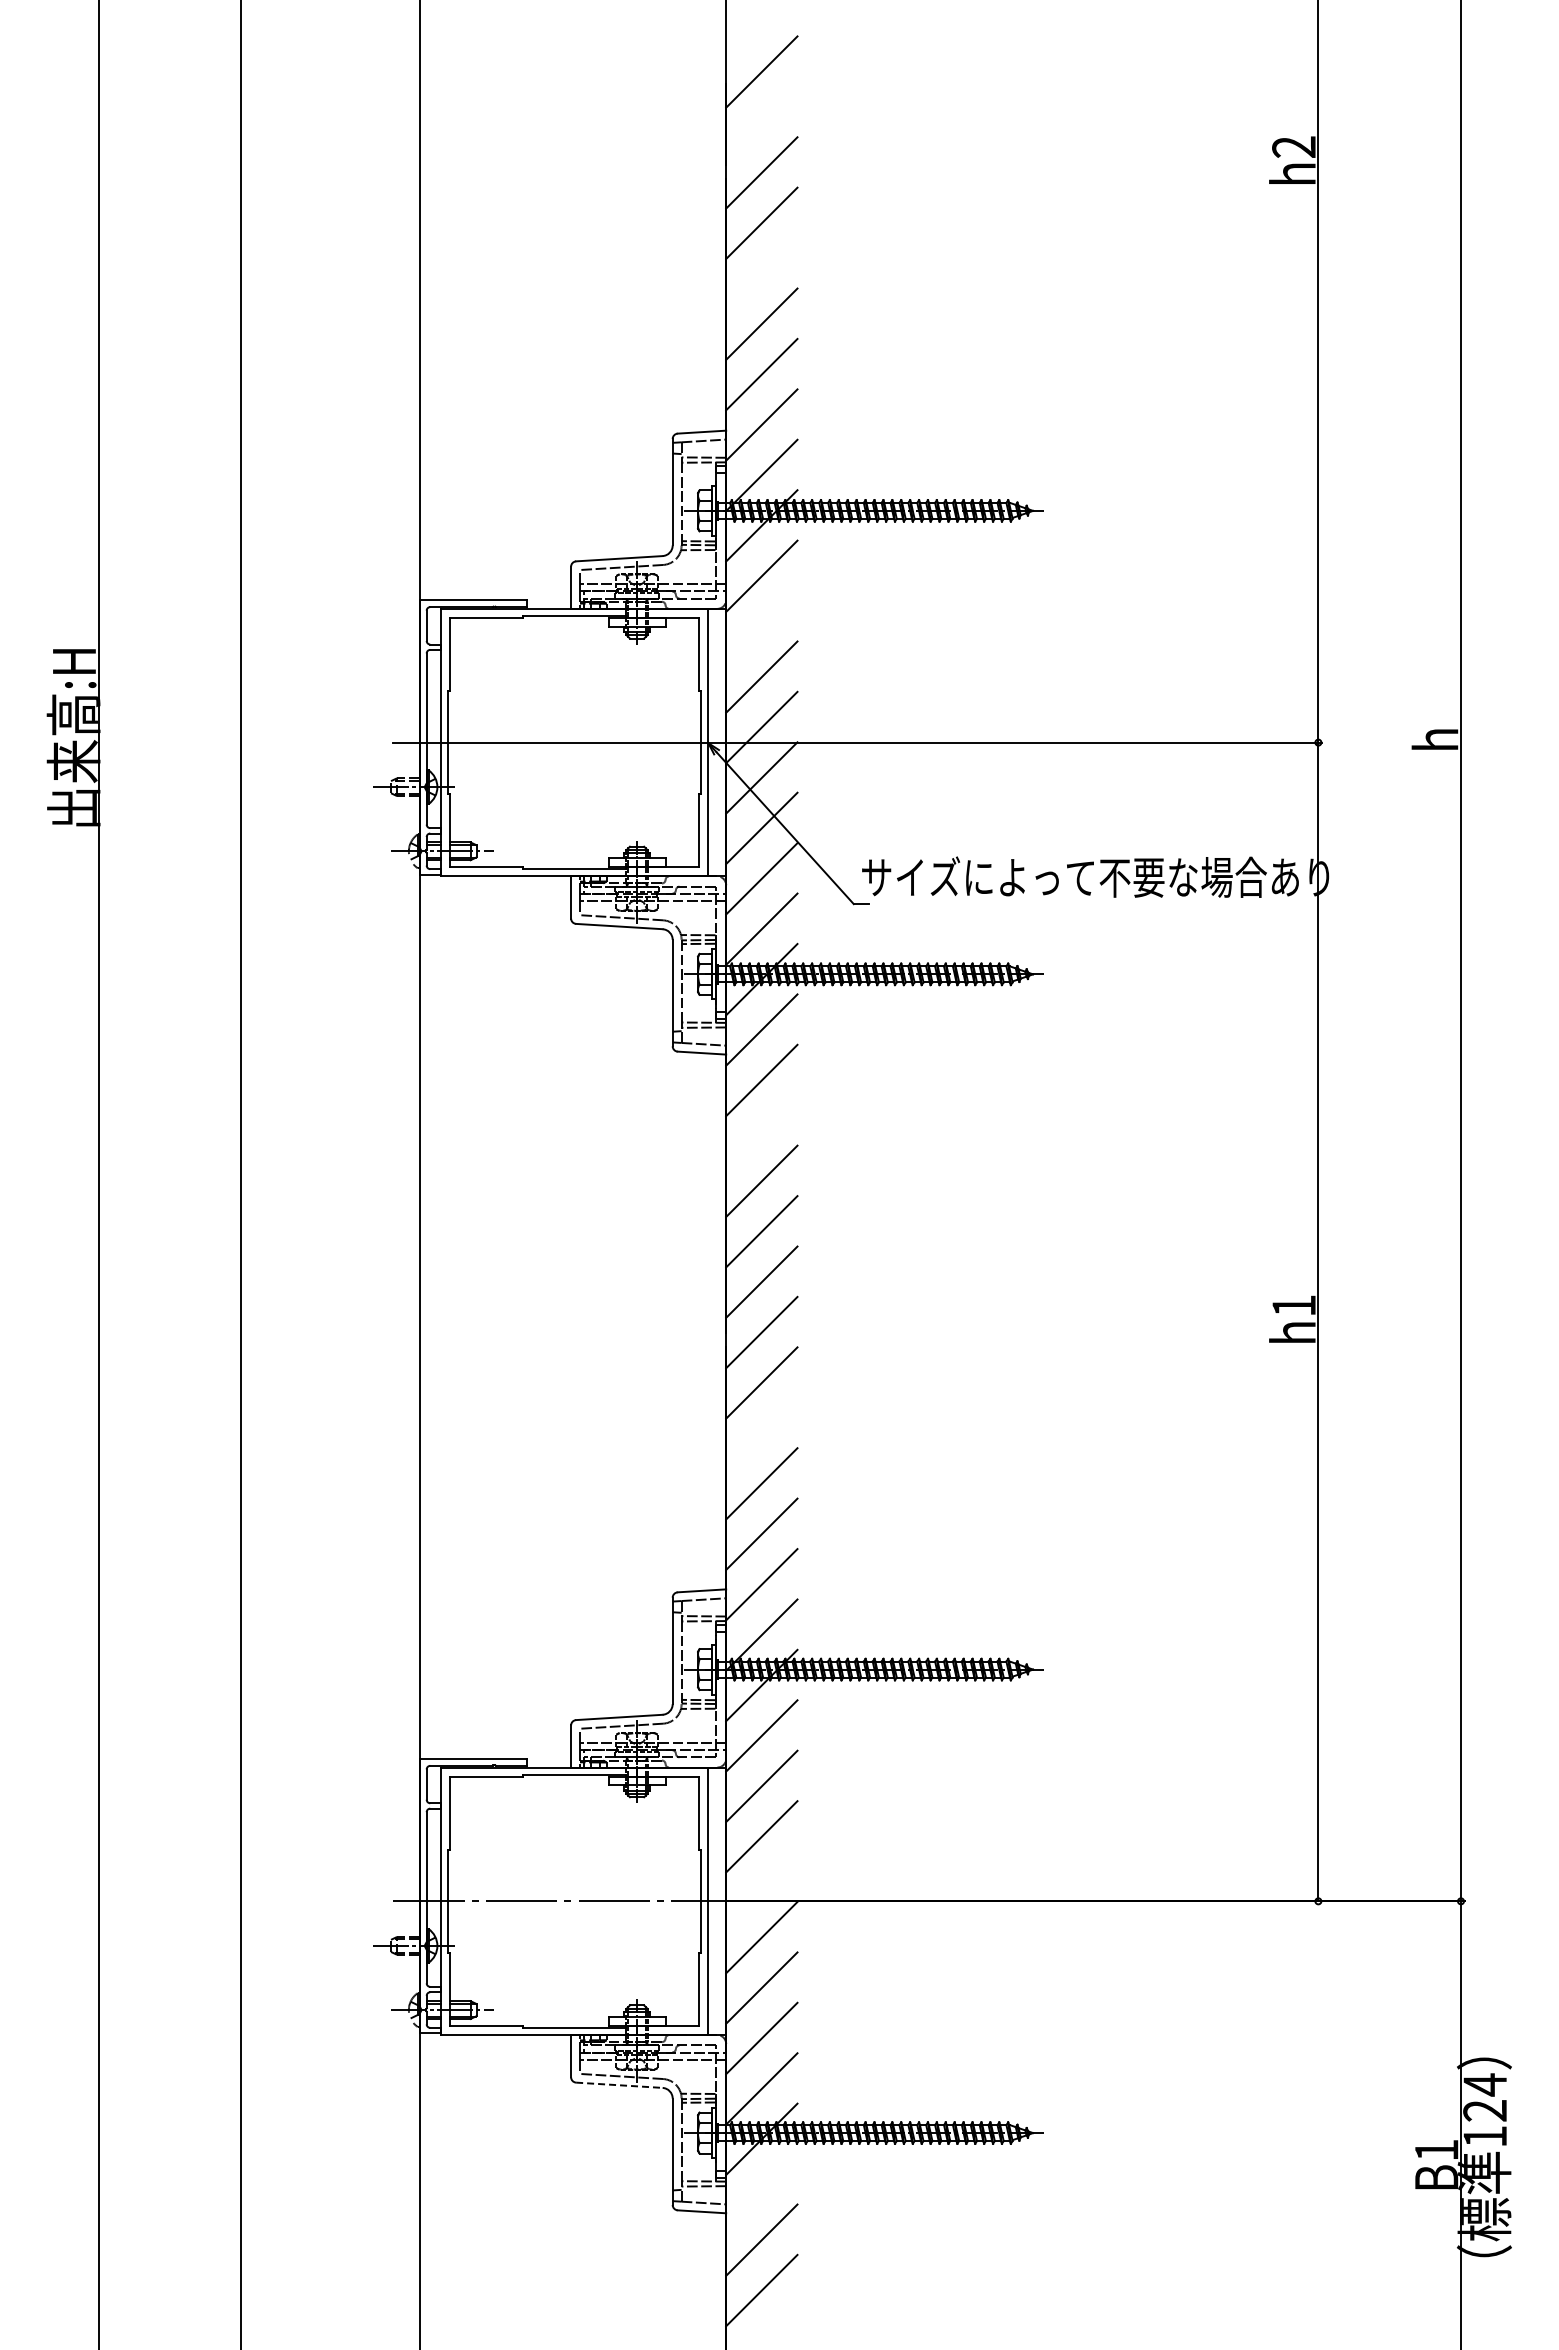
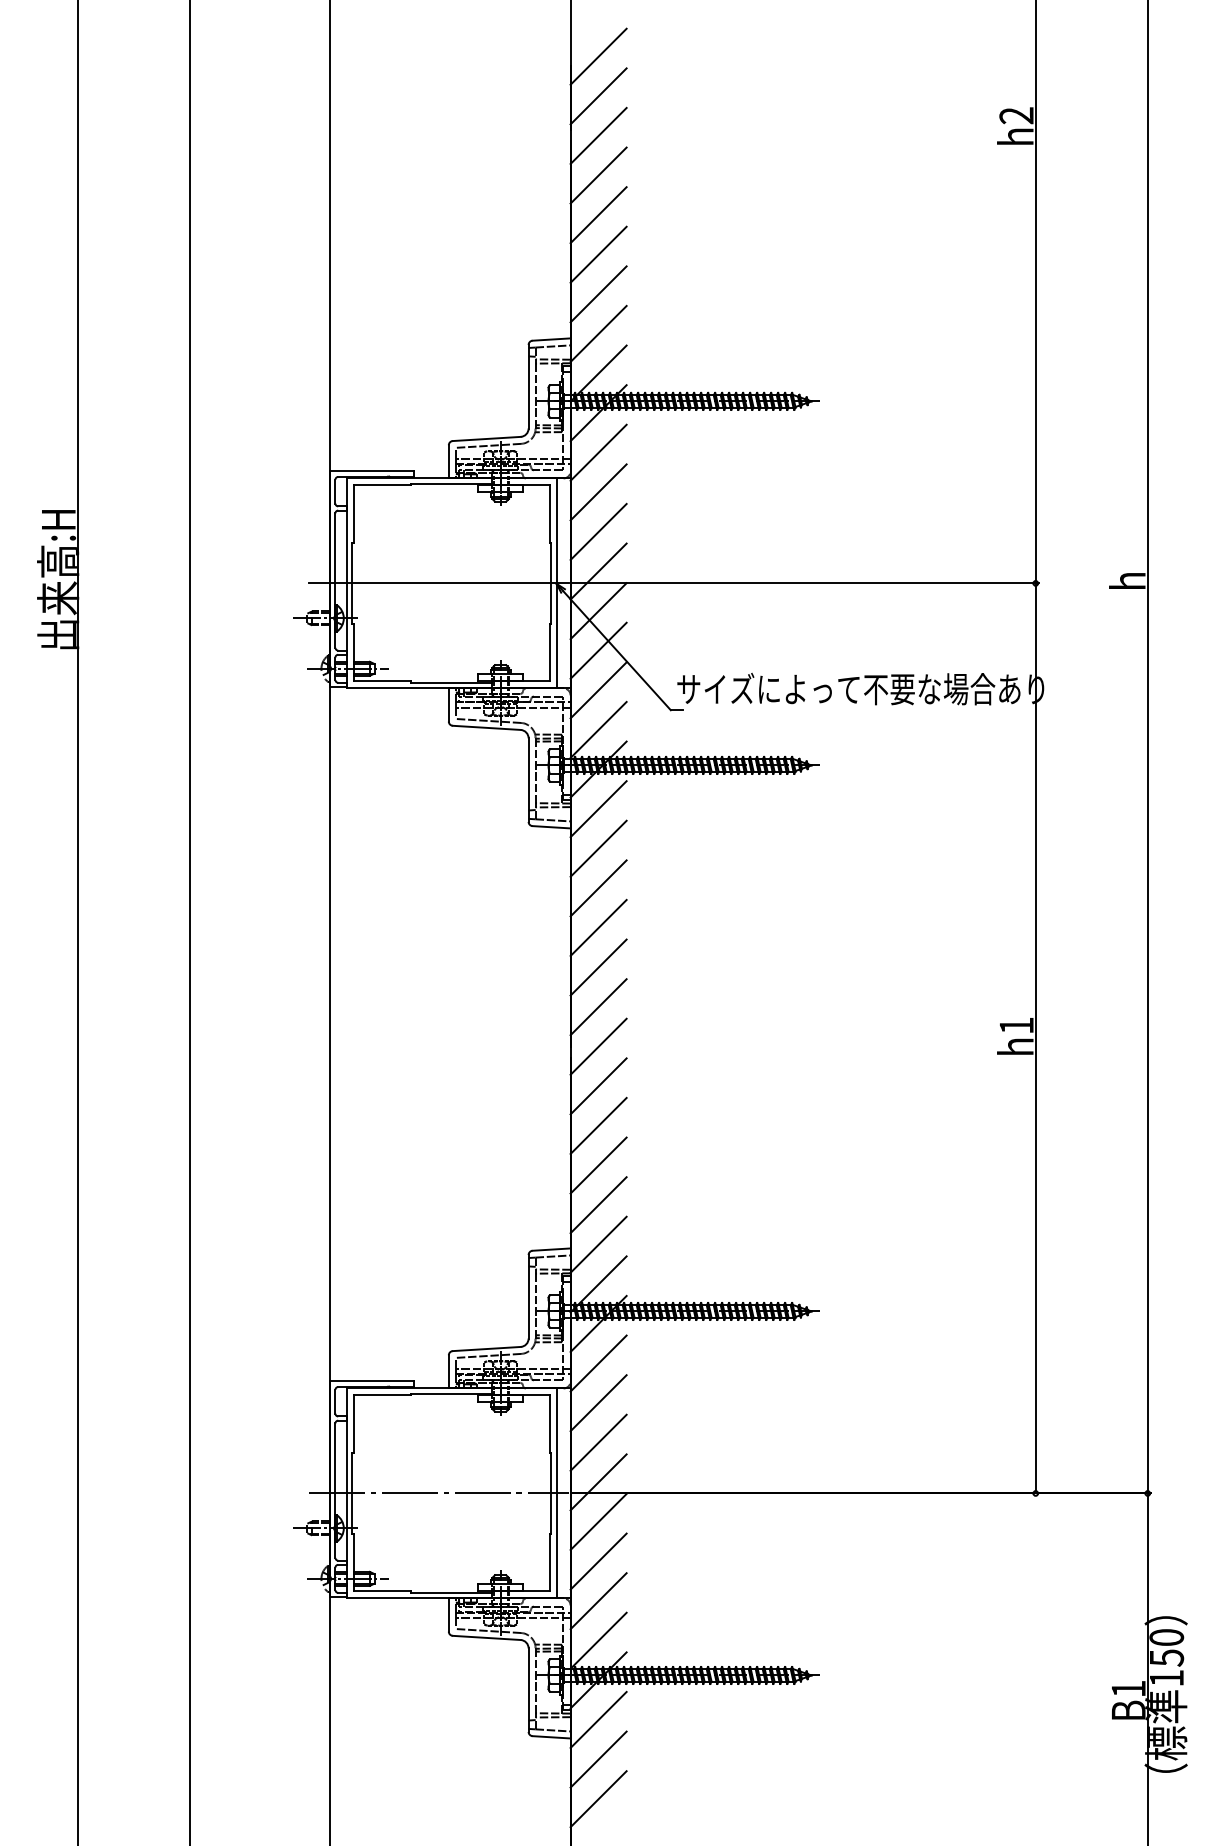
line: (761, 122) -> (598, 96), added
line: (761, 273) -> (598, 214), added
line: (761, 626) -> (598, 492), added
line: (761, 1130) -> (598, 888), added
line: (761, 1433) -> (598, 1126), added
line: (761, 1886) -> (598, 1481), added
line: (619, 2085) -> (486, 1638), dashed -> solid
text: (1485, 2097) -> (1166, 1647), 124 -> 150
line: (761, 2189) -> (598, 1719), added

